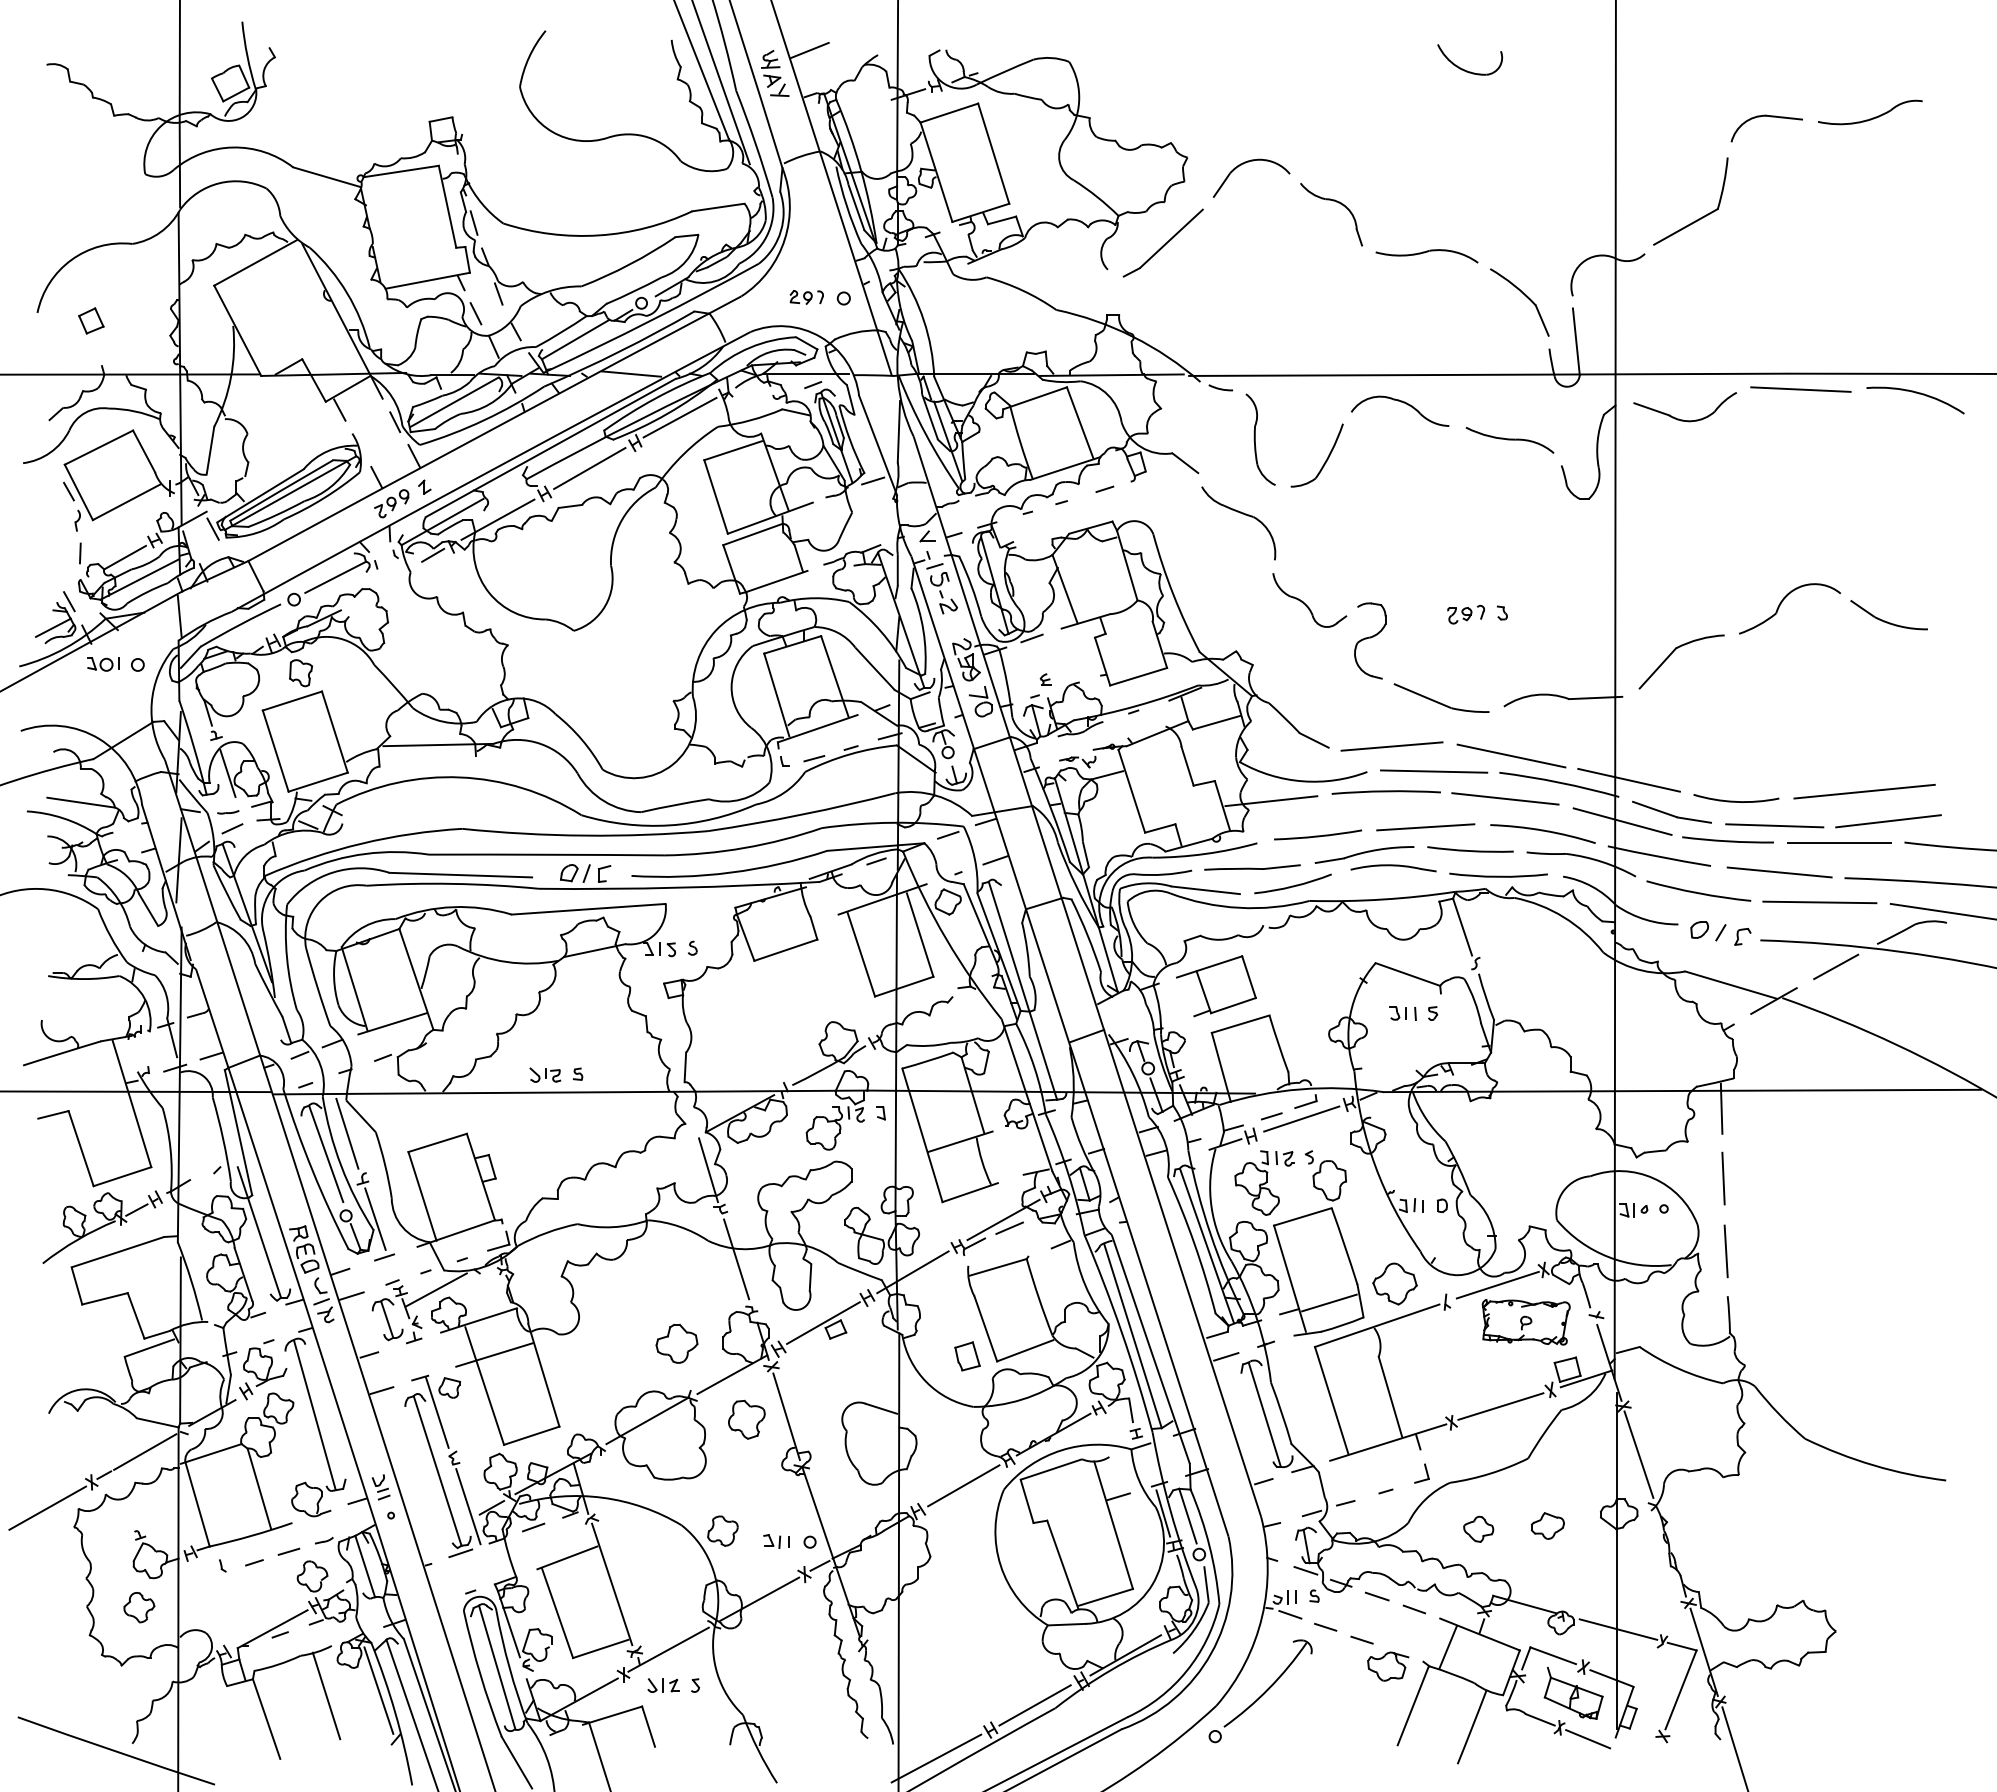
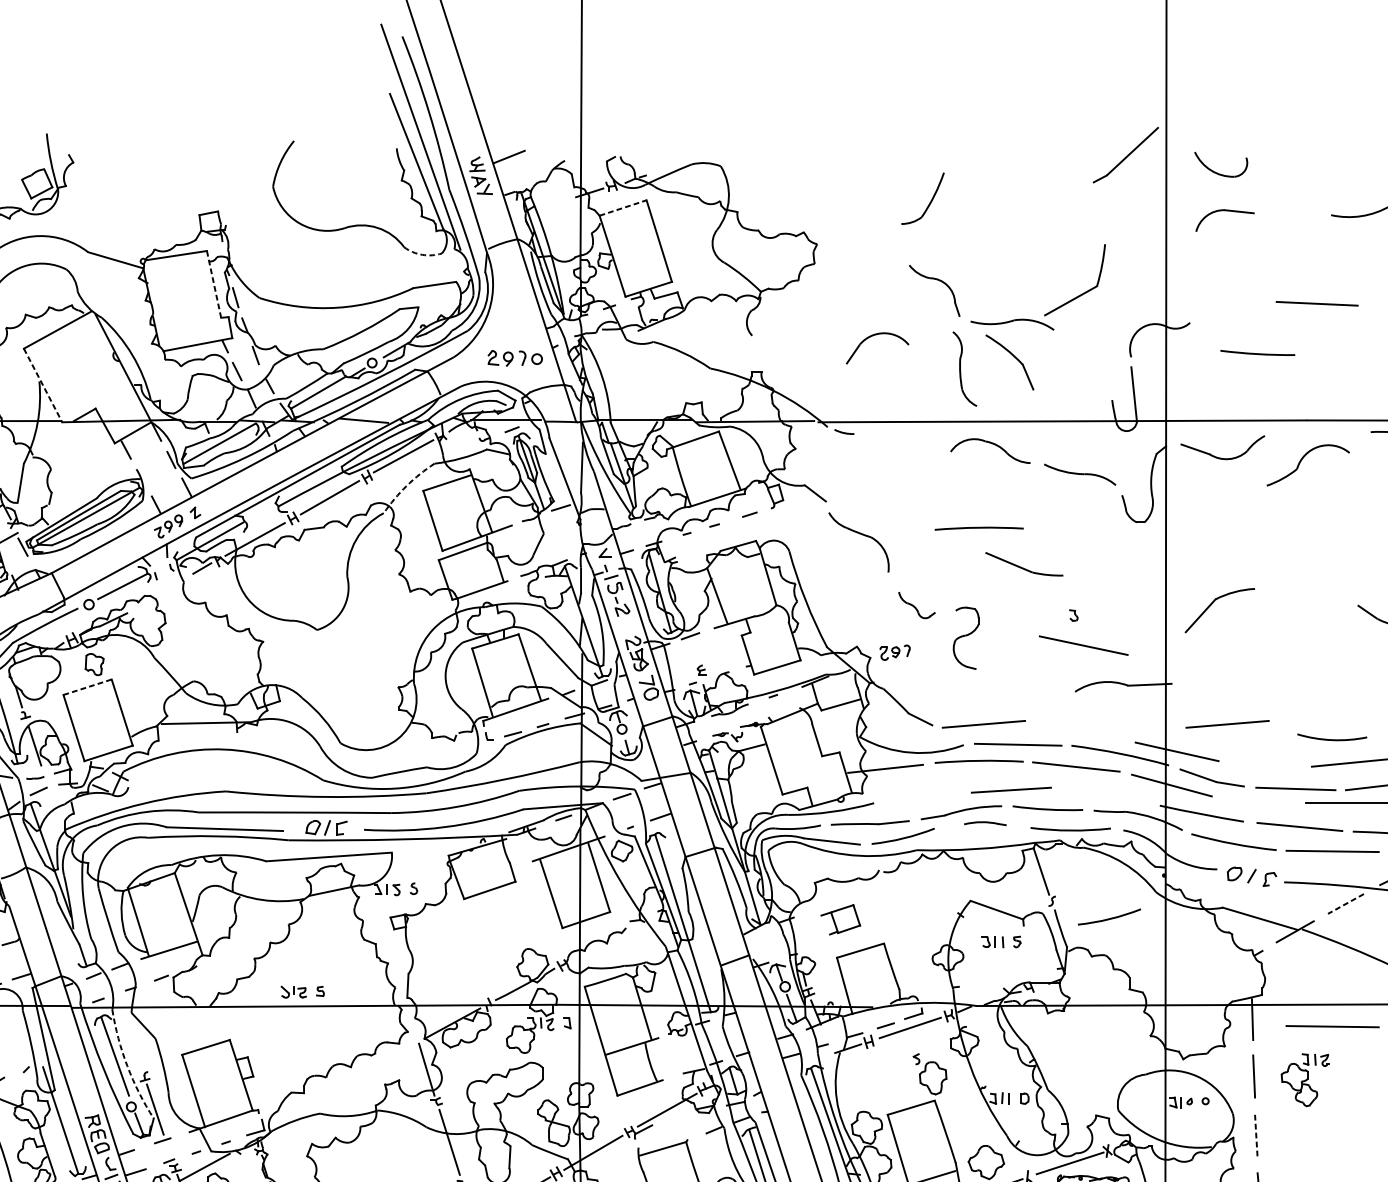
part: (1465, 69) -> (1217, 172), moved
line: (949, 112) -> (623, 207), solid -> dashed
part: (1770, 117) -> (1228, 211), moved
part: (1249, 162) -> (875, 335), moved
arc: (703, 170) -> (422, 254), solid -> dashed
line: (447, 206) -> (214, 284), solid -> dashed
part: (1698, 218) -> (1081, 293), moved
part: (1162, 242) -> (1125, 154), moved
part: (806, 296) -> (506, 357), size x1.4
part: (1525, 296) -> (1014, 357), moved
line: (237, 330) -> (42, 385), solid -> dashed
line: (1800, 389) -> (1316, 303), moved
part: (1260, 439) -> (964, 368), moved
arc: (683, 454) -> (406, 486), solid -> dashed
part: (1325, 460) -> (929, 202), moved
arc: (1385, 506) -> (978, 528), added
part: (1309, 600) -> (916, 605), size x0.6
part: (1781, 604) -> (1301, 461), moved
part: (1466, 614) -> (895, 652), moved
part: (1673, 652) -> (1213, 602), moved
part: (1441, 697) -> (1024, 563), moved
line: (292, 700) -> (87, 686), solid -> dashed
line: (1690, 746) -> (1227, 724), added
line: (1511, 755) -> (1083, 645), moved
arc: (1734, 800) -> (1330, 738), moved
arc: (1542, 831) -> (1106, 793), removed
arc: (1317, 835) -> (923, 796), removed
arc: (1727, 840) -> (1257, 353), moved
part: (1393, 868) -> (985, 823), size x0.6
line: (1835, 967) -> (1345, 904), solid -> dashed
arc: (1545, 984) -> (1109, 918), added
part: (1216, 986) -> (840, 919), size x0.6
line: (1819, 1117) -> (1332, 1026), added
line: (347, 1133) -> (132, 1039), removed
arc: (341, 1166) -> (127, 1066), solid -> dashed
part: (1264, 1182) -> (1305, 1079), moved
line: (1009, 1227) -> (672, 1116), removed
line: (1726, 1251) -> (1256, 1135), solid -> dashed

